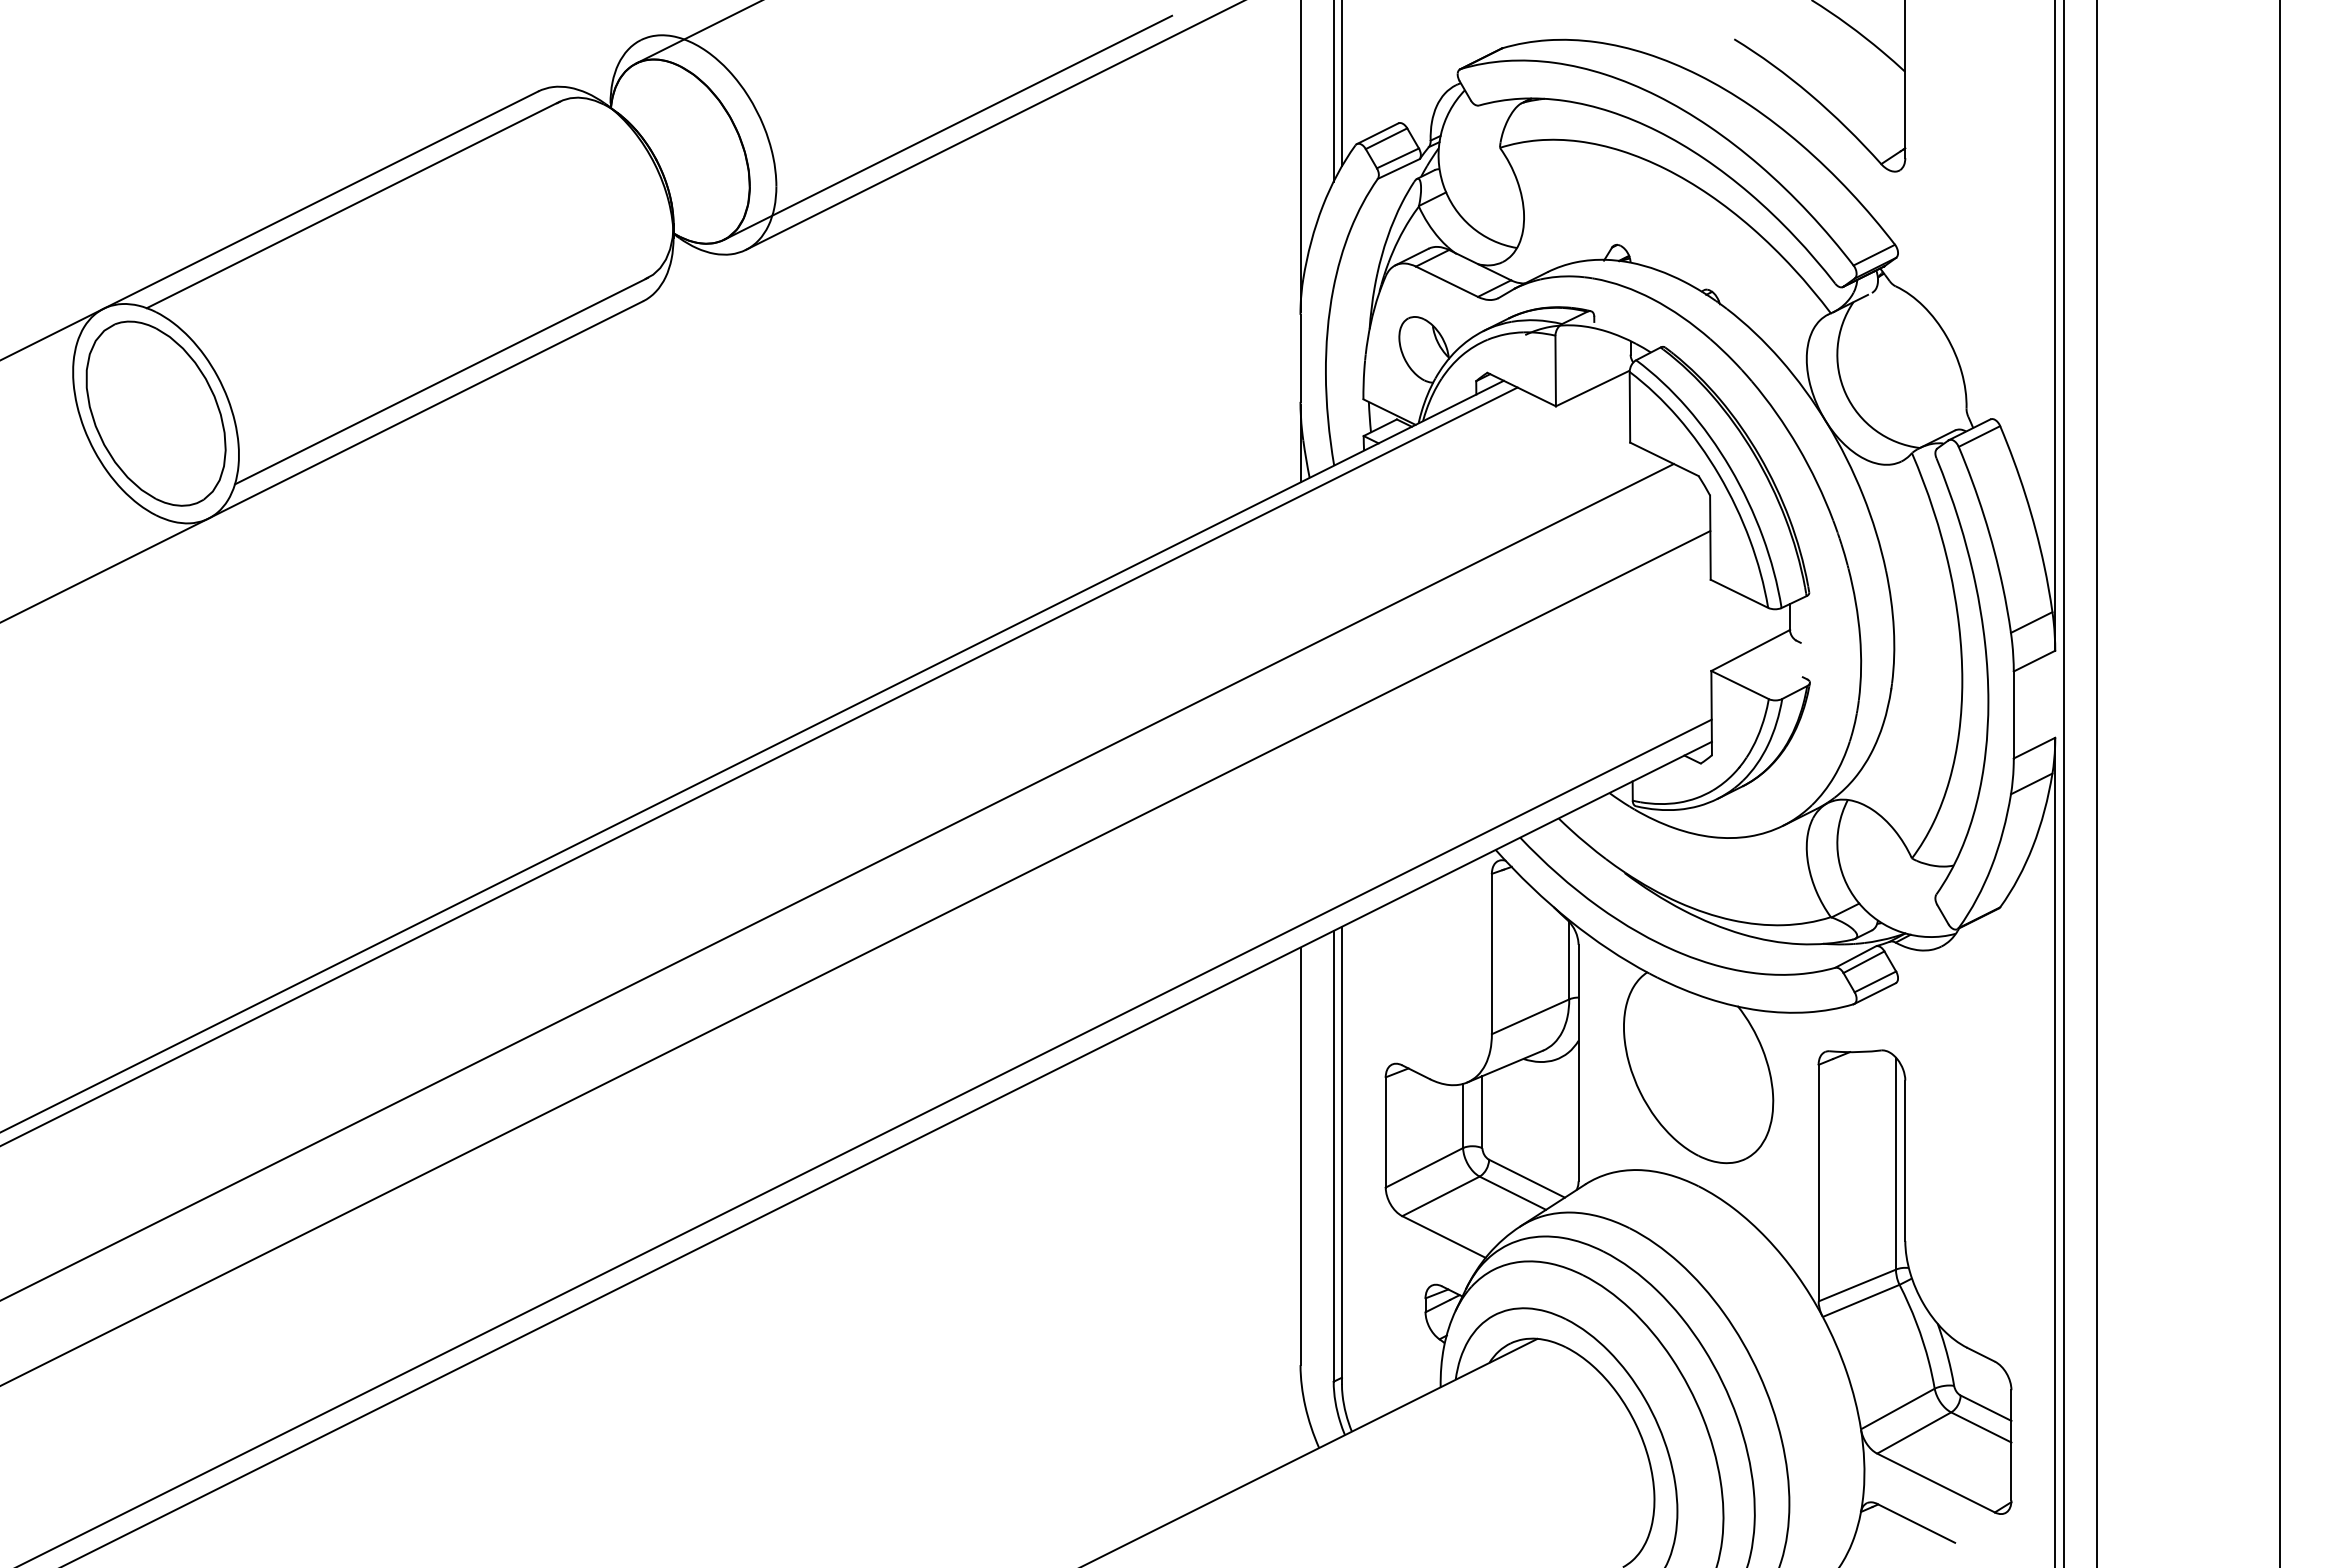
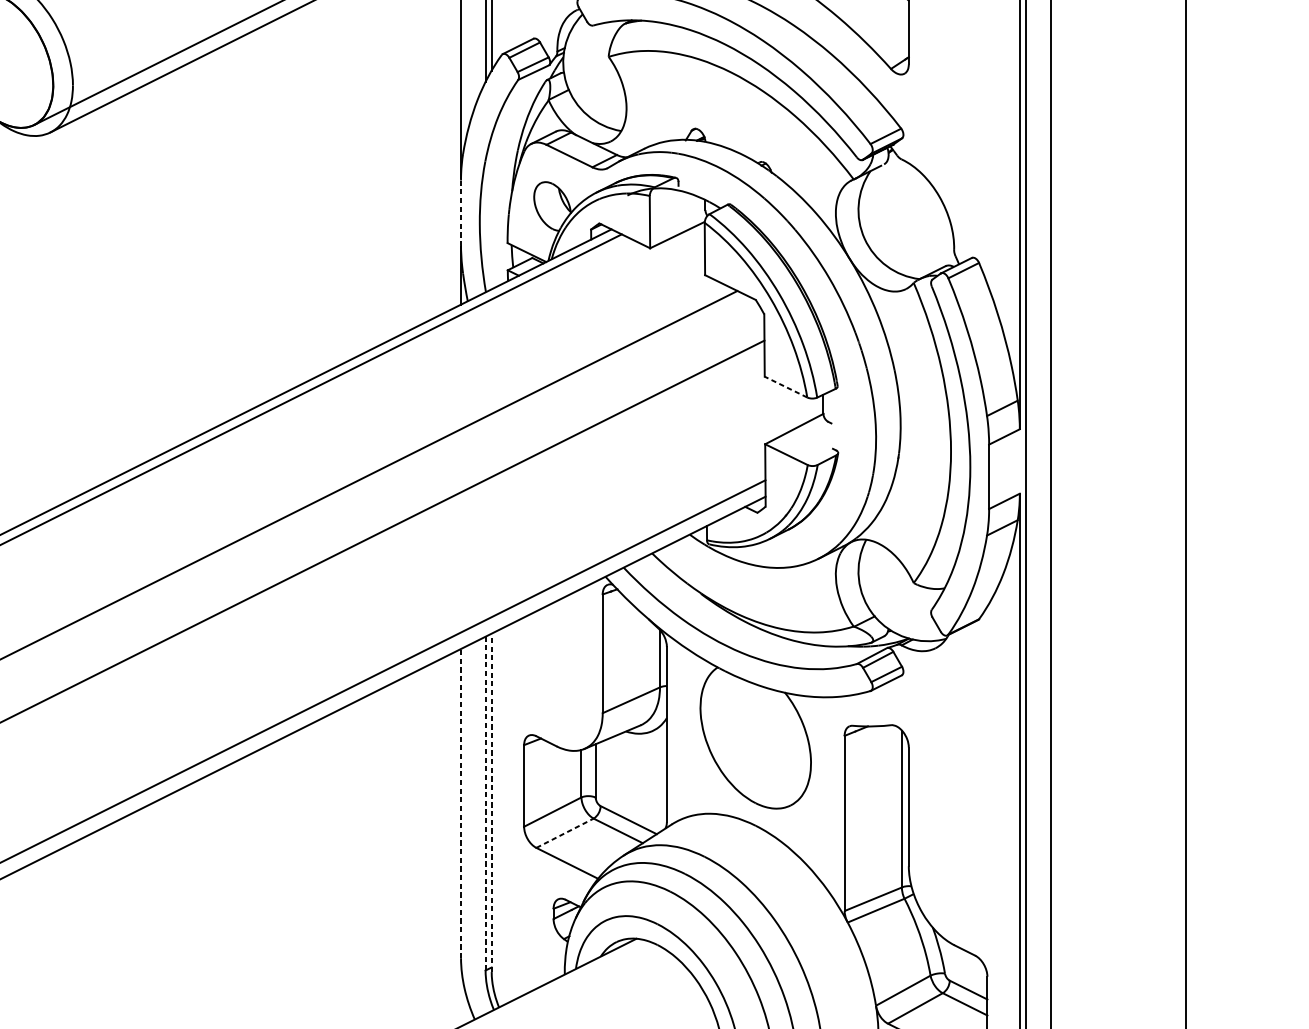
line: (1300, 358) -> (461, 212), solid -> dashed
line: (1739, 593) -> (786, 386), solid -> dashed
line: (1333, 1155) -> (485, 802), solid -> dashed
line: (1341, 1155) -> (491, 802), solid -> dashed
line: (1300, 1156) -> (461, 803), solid -> dashed
line: (1441, 1196) -> (565, 833), solid -> dashed

